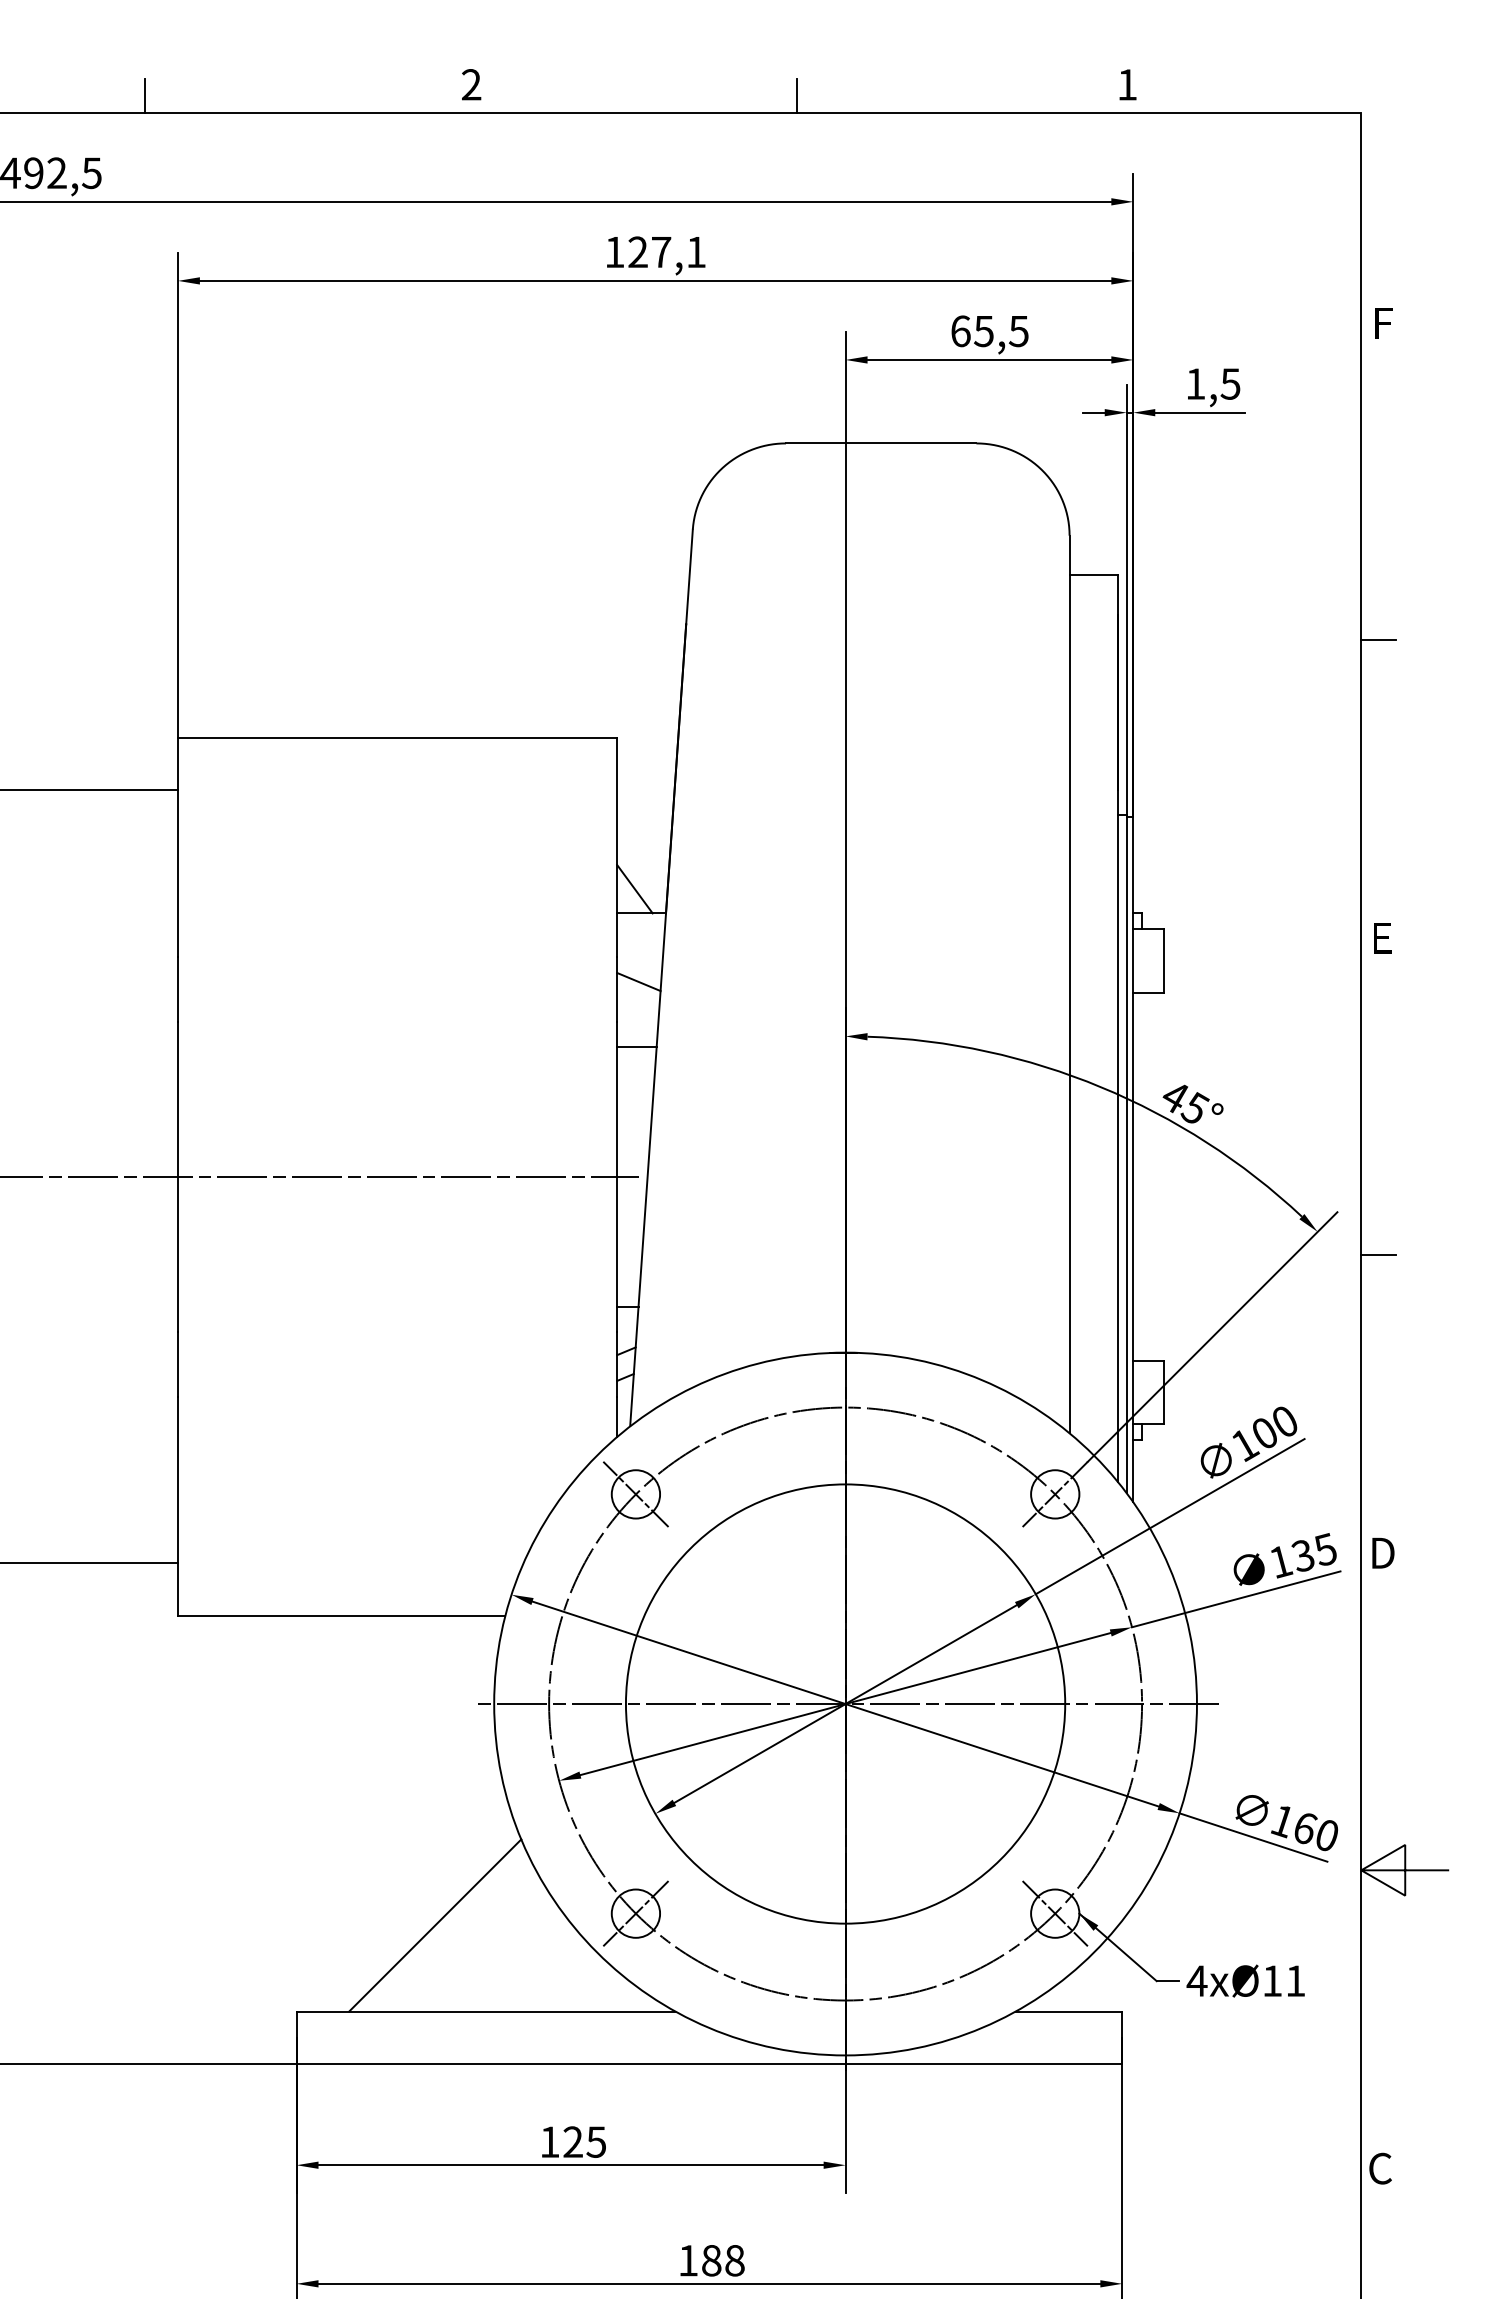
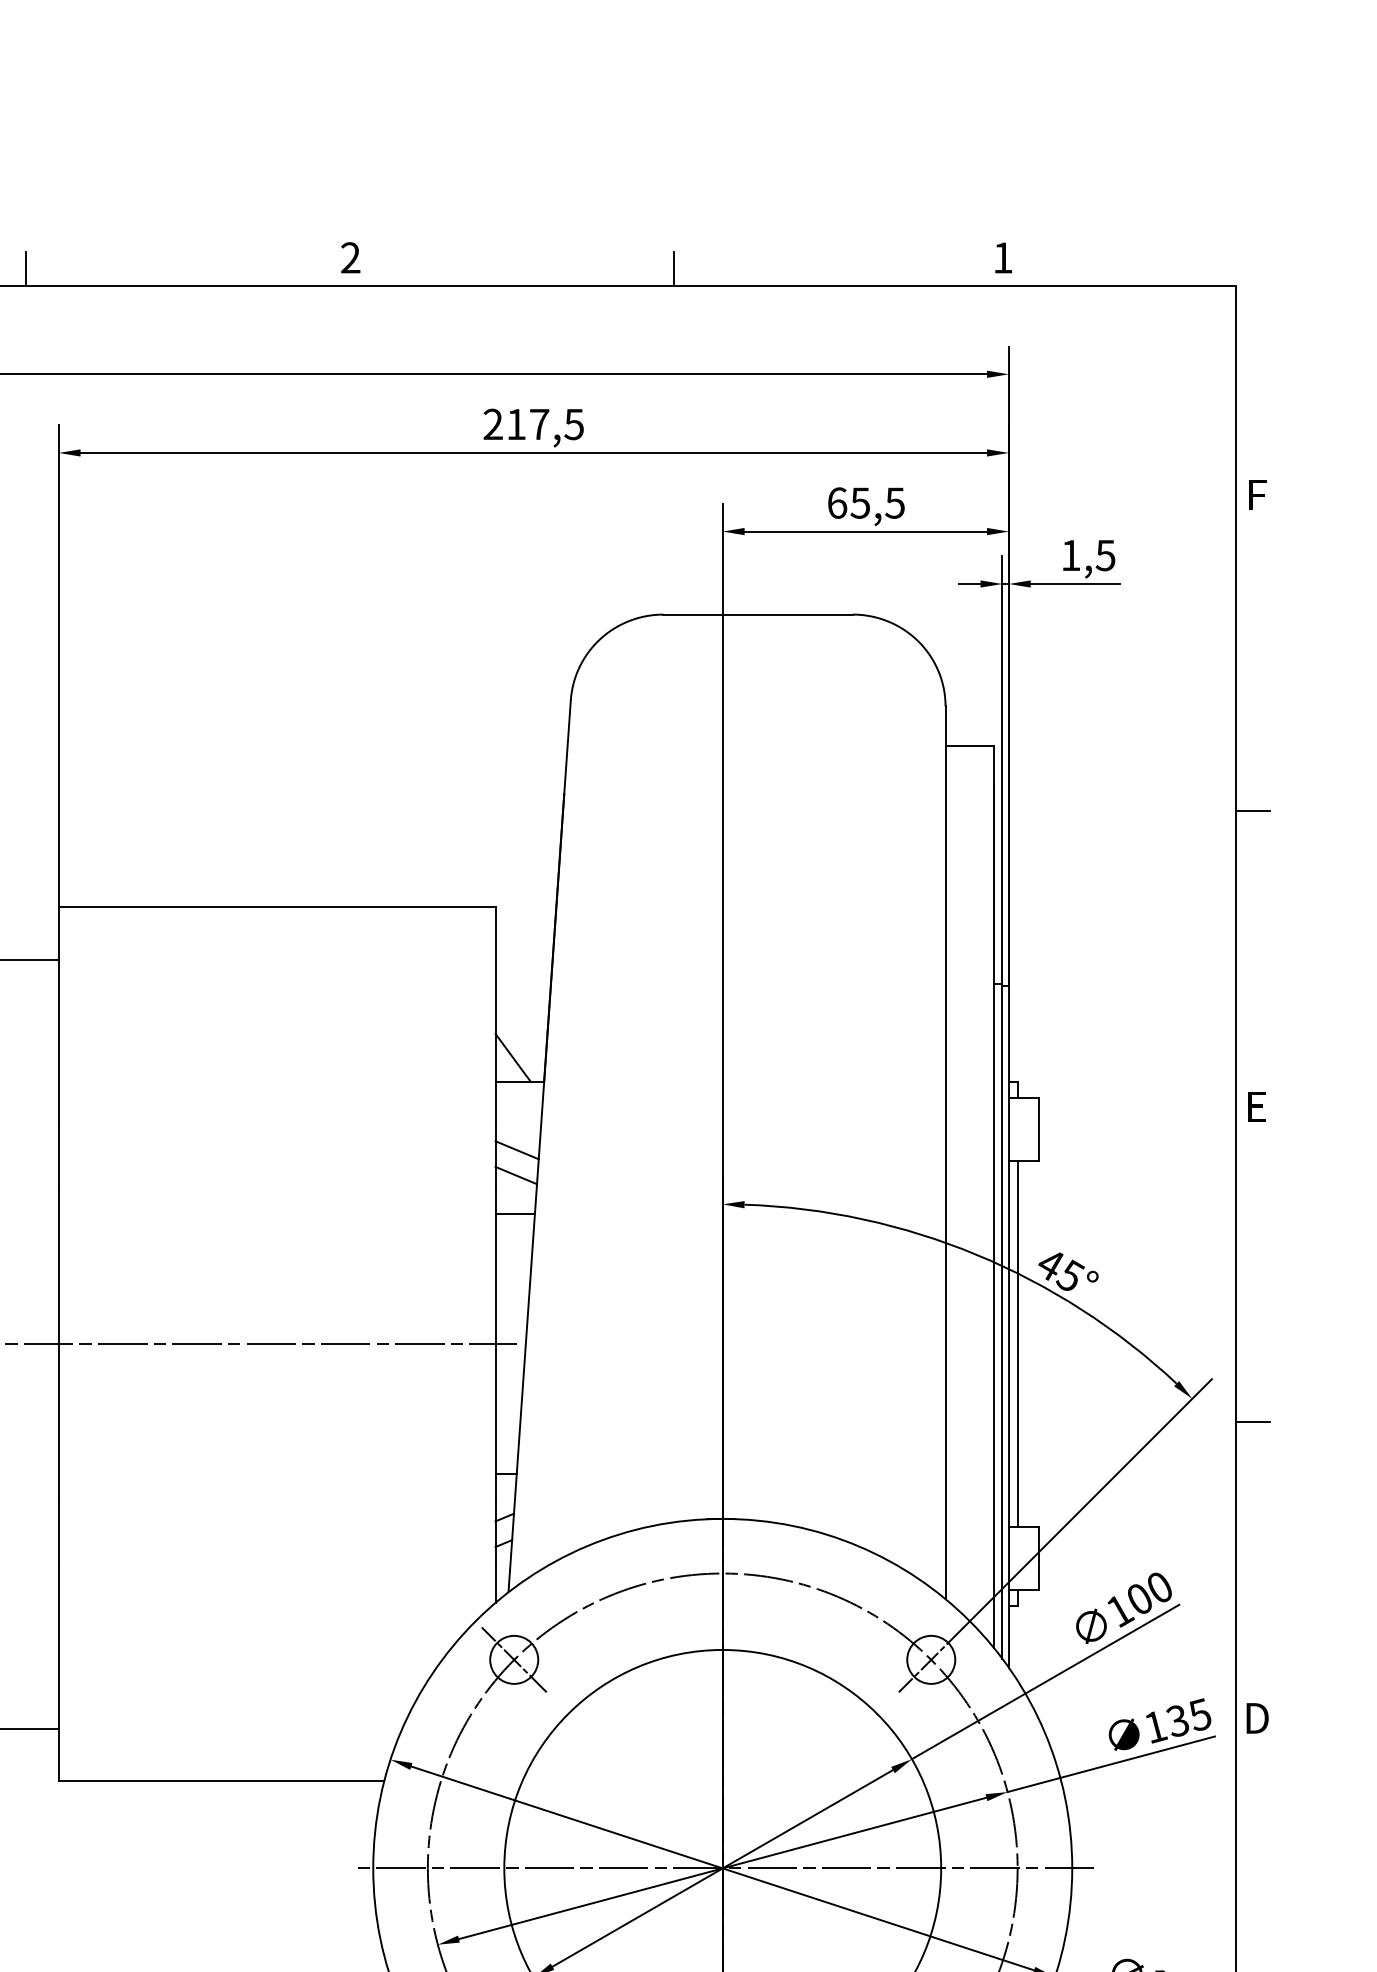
text: (655, 252) -> (533, 424), 127,1 -> 217,5
line: (637, 1007) -> (515, 1175), added
line: (1142, 1176) -> (1018, 1343), added

